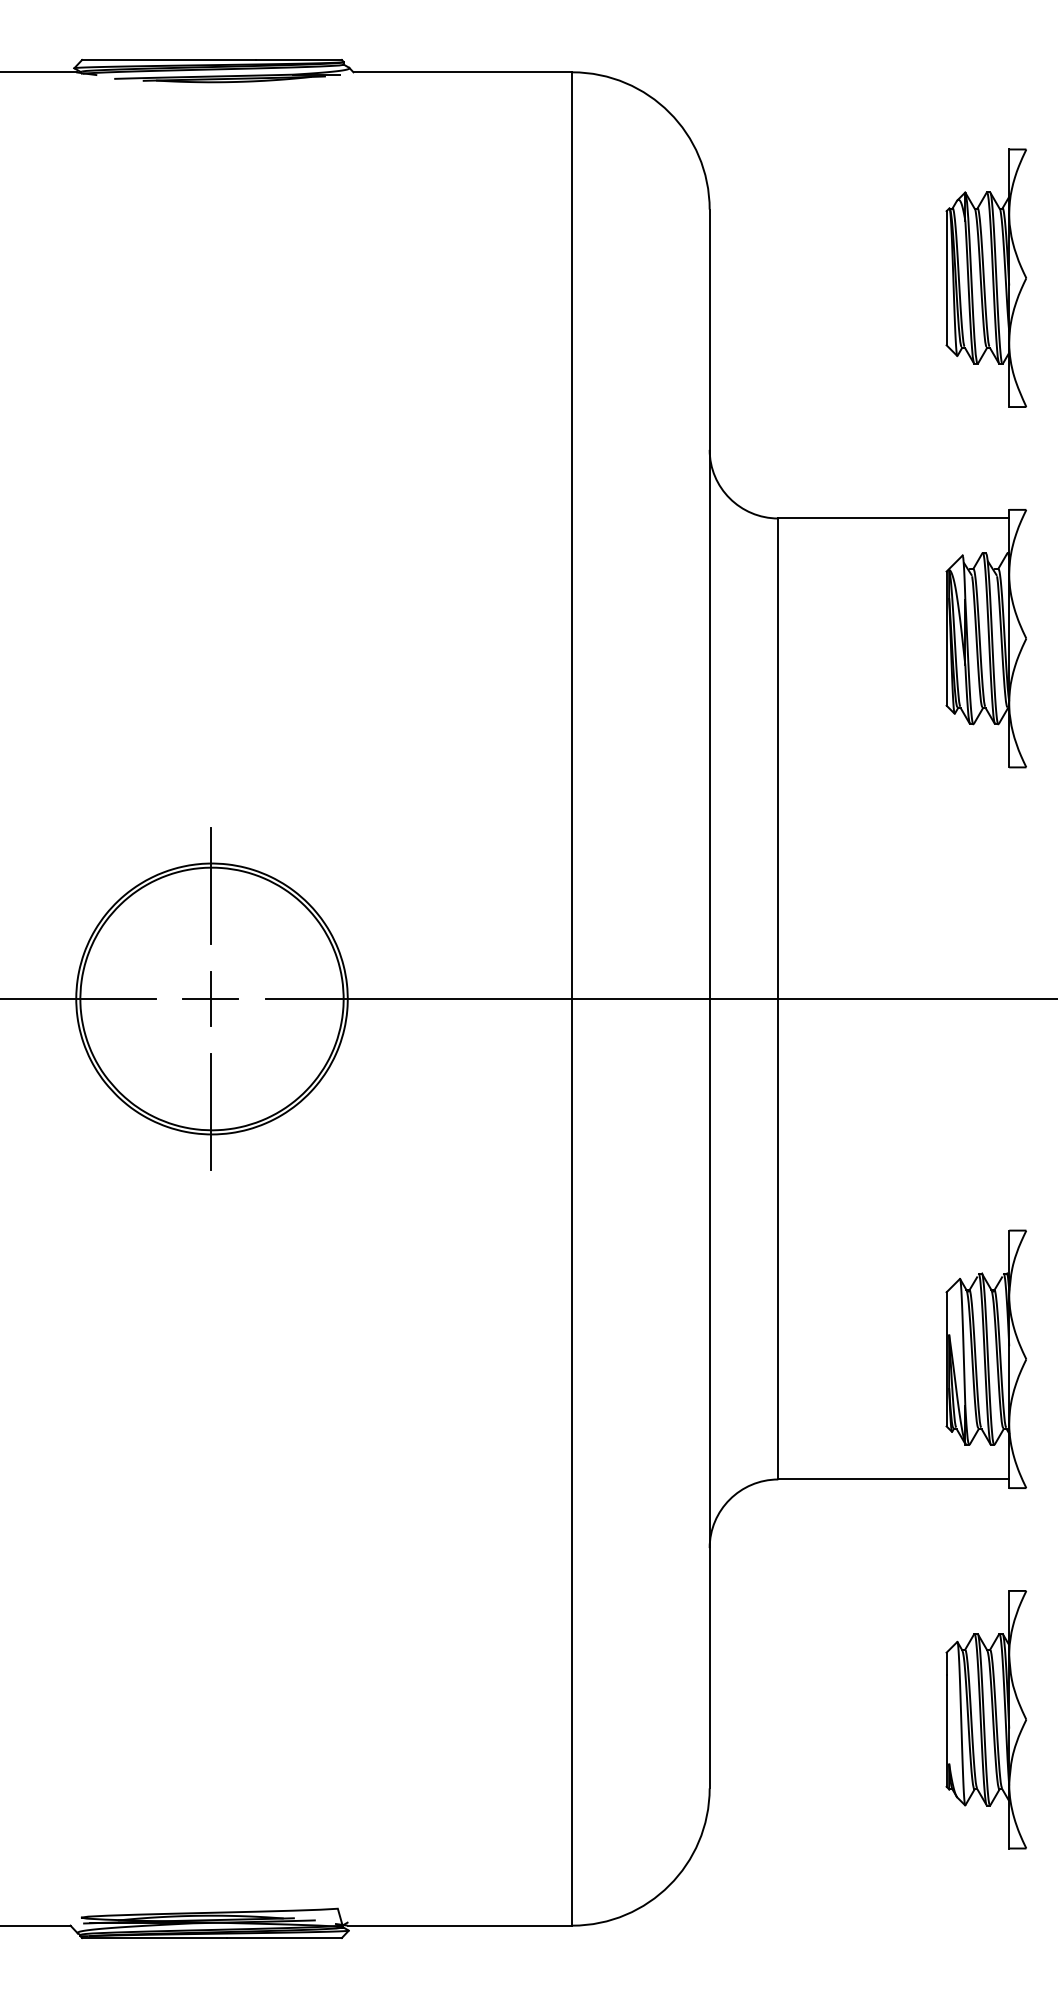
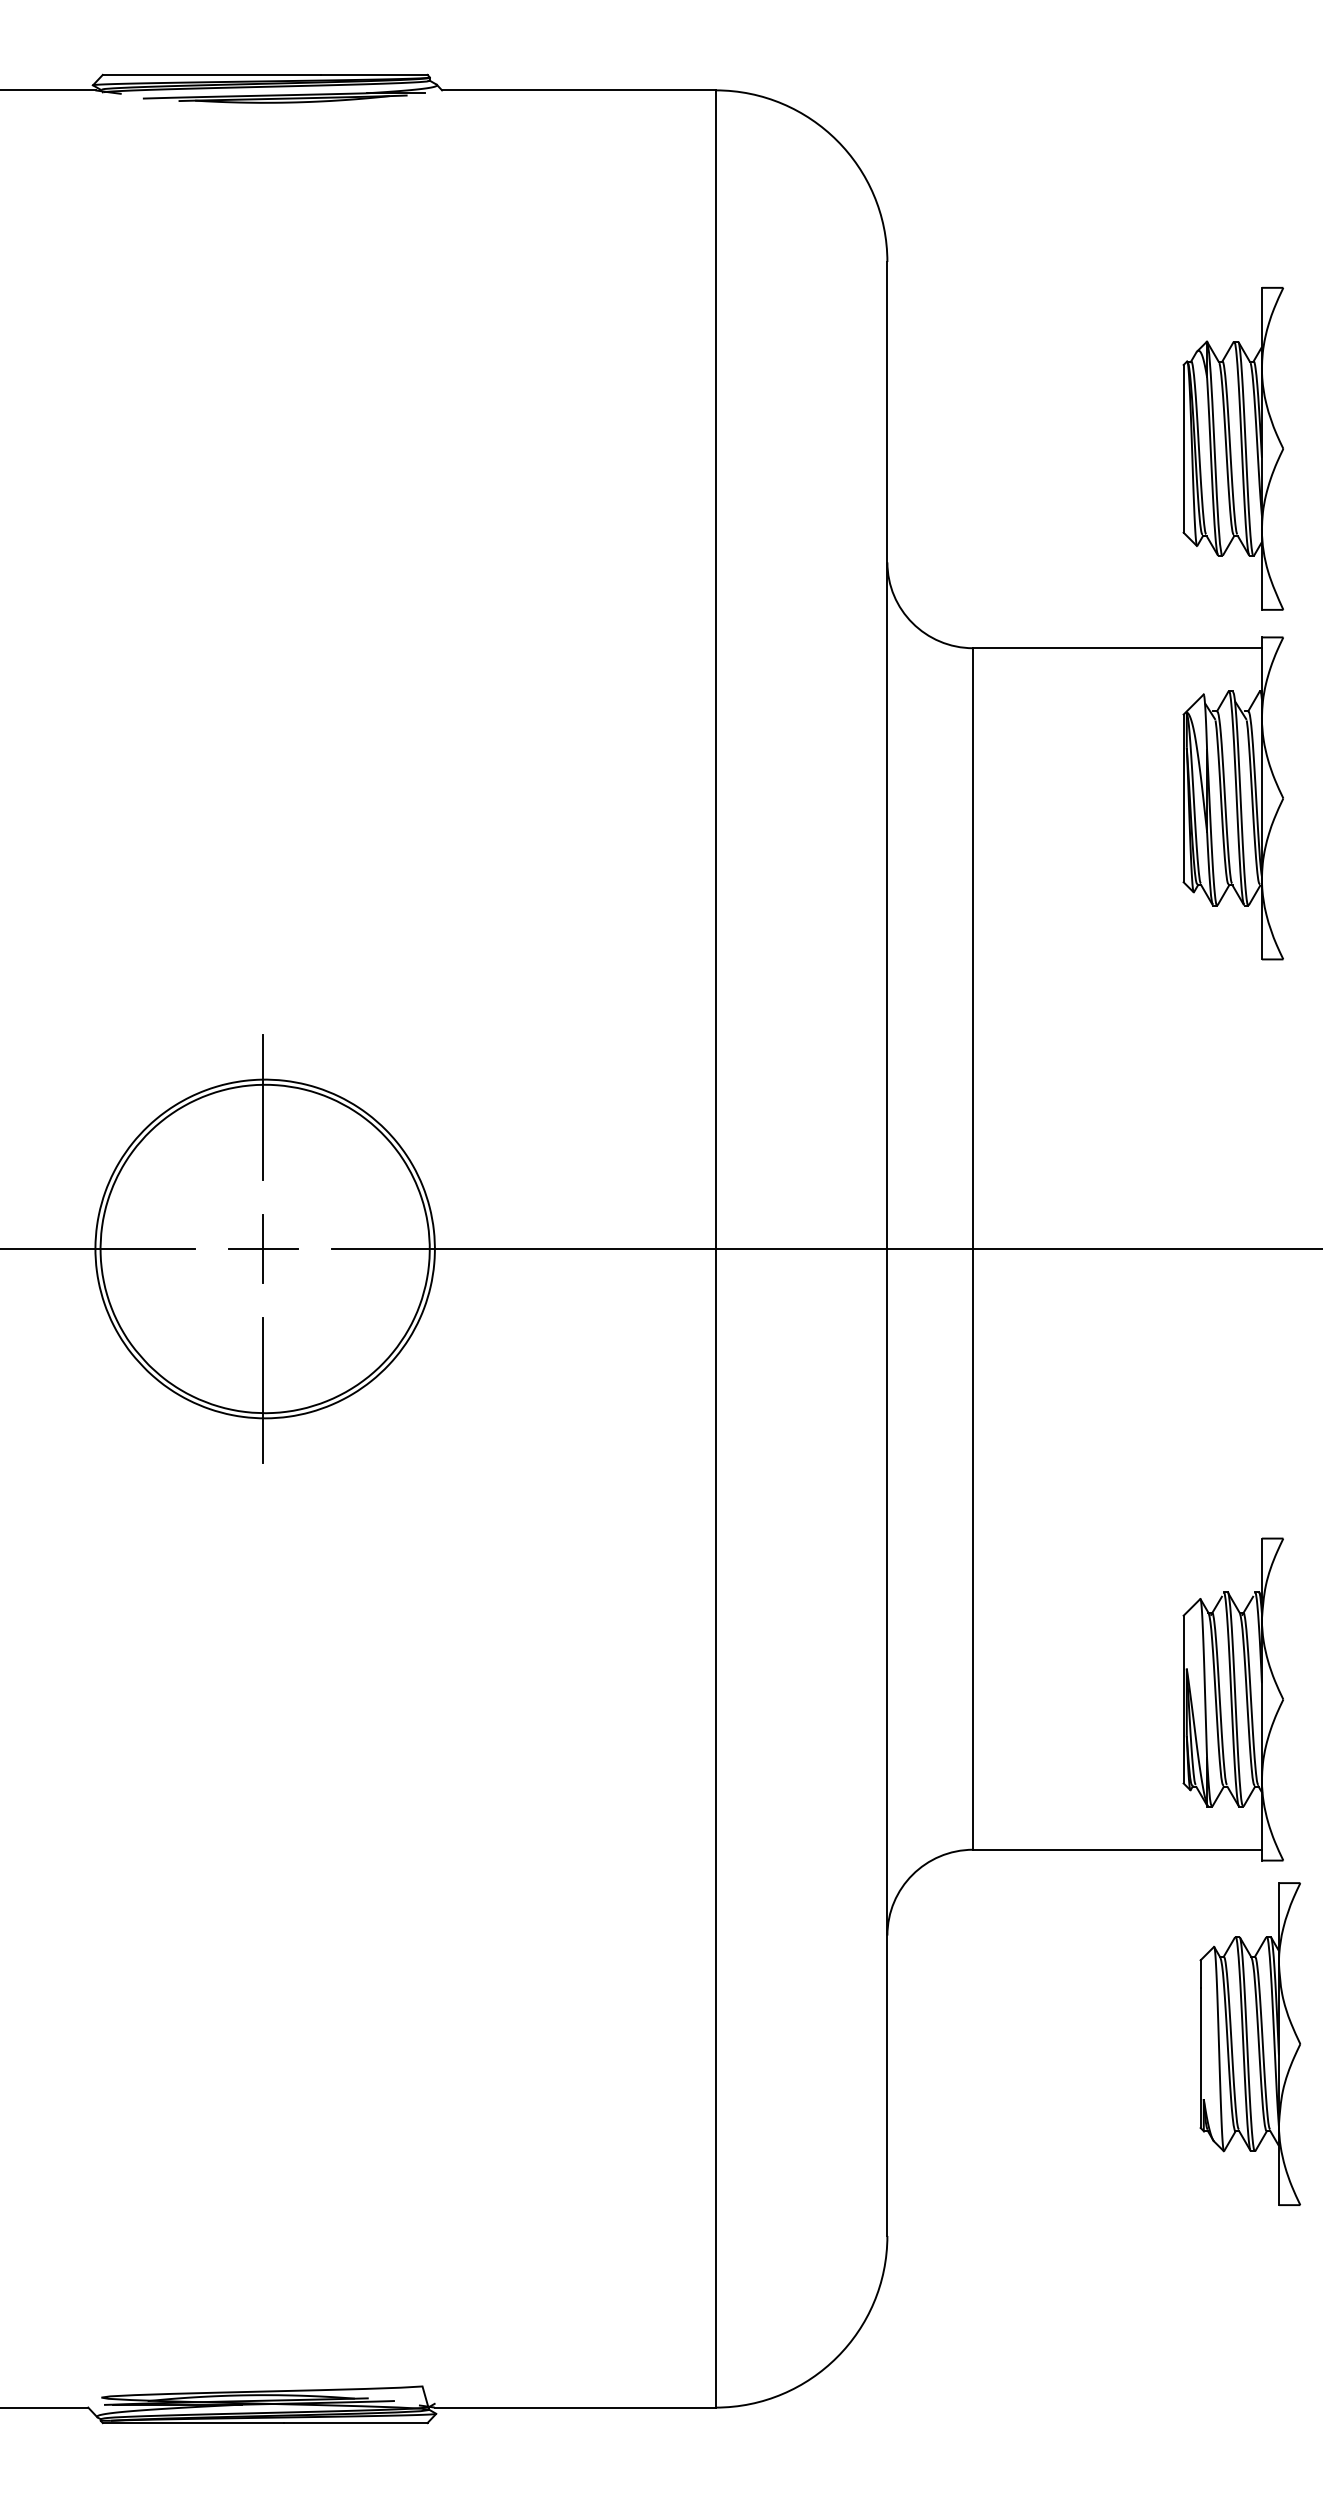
part: (985, 277) -> (1232, 448), moved
part: (985, 1719) -> (1249, 2043), moved

